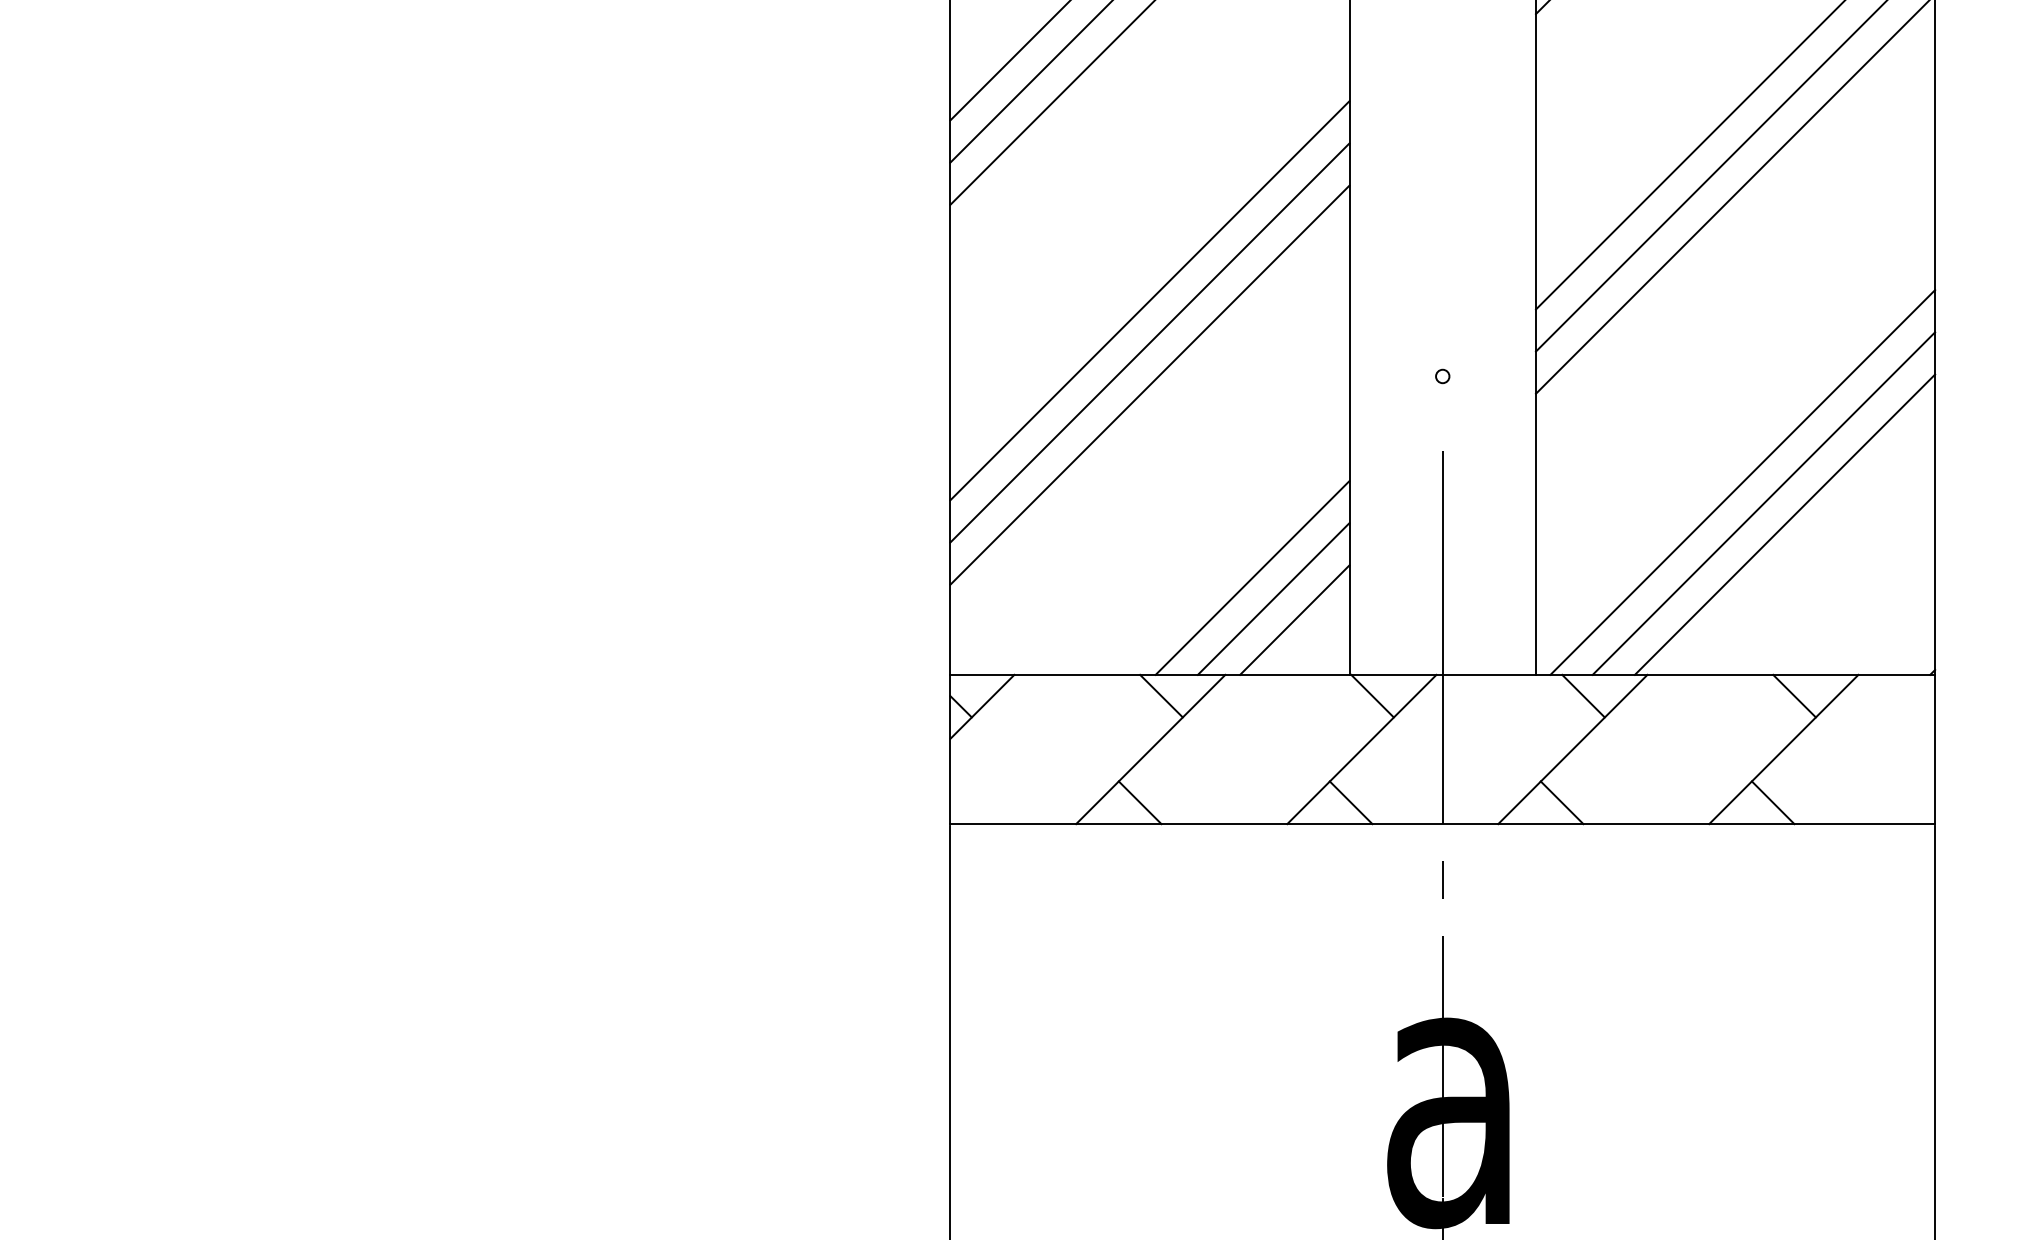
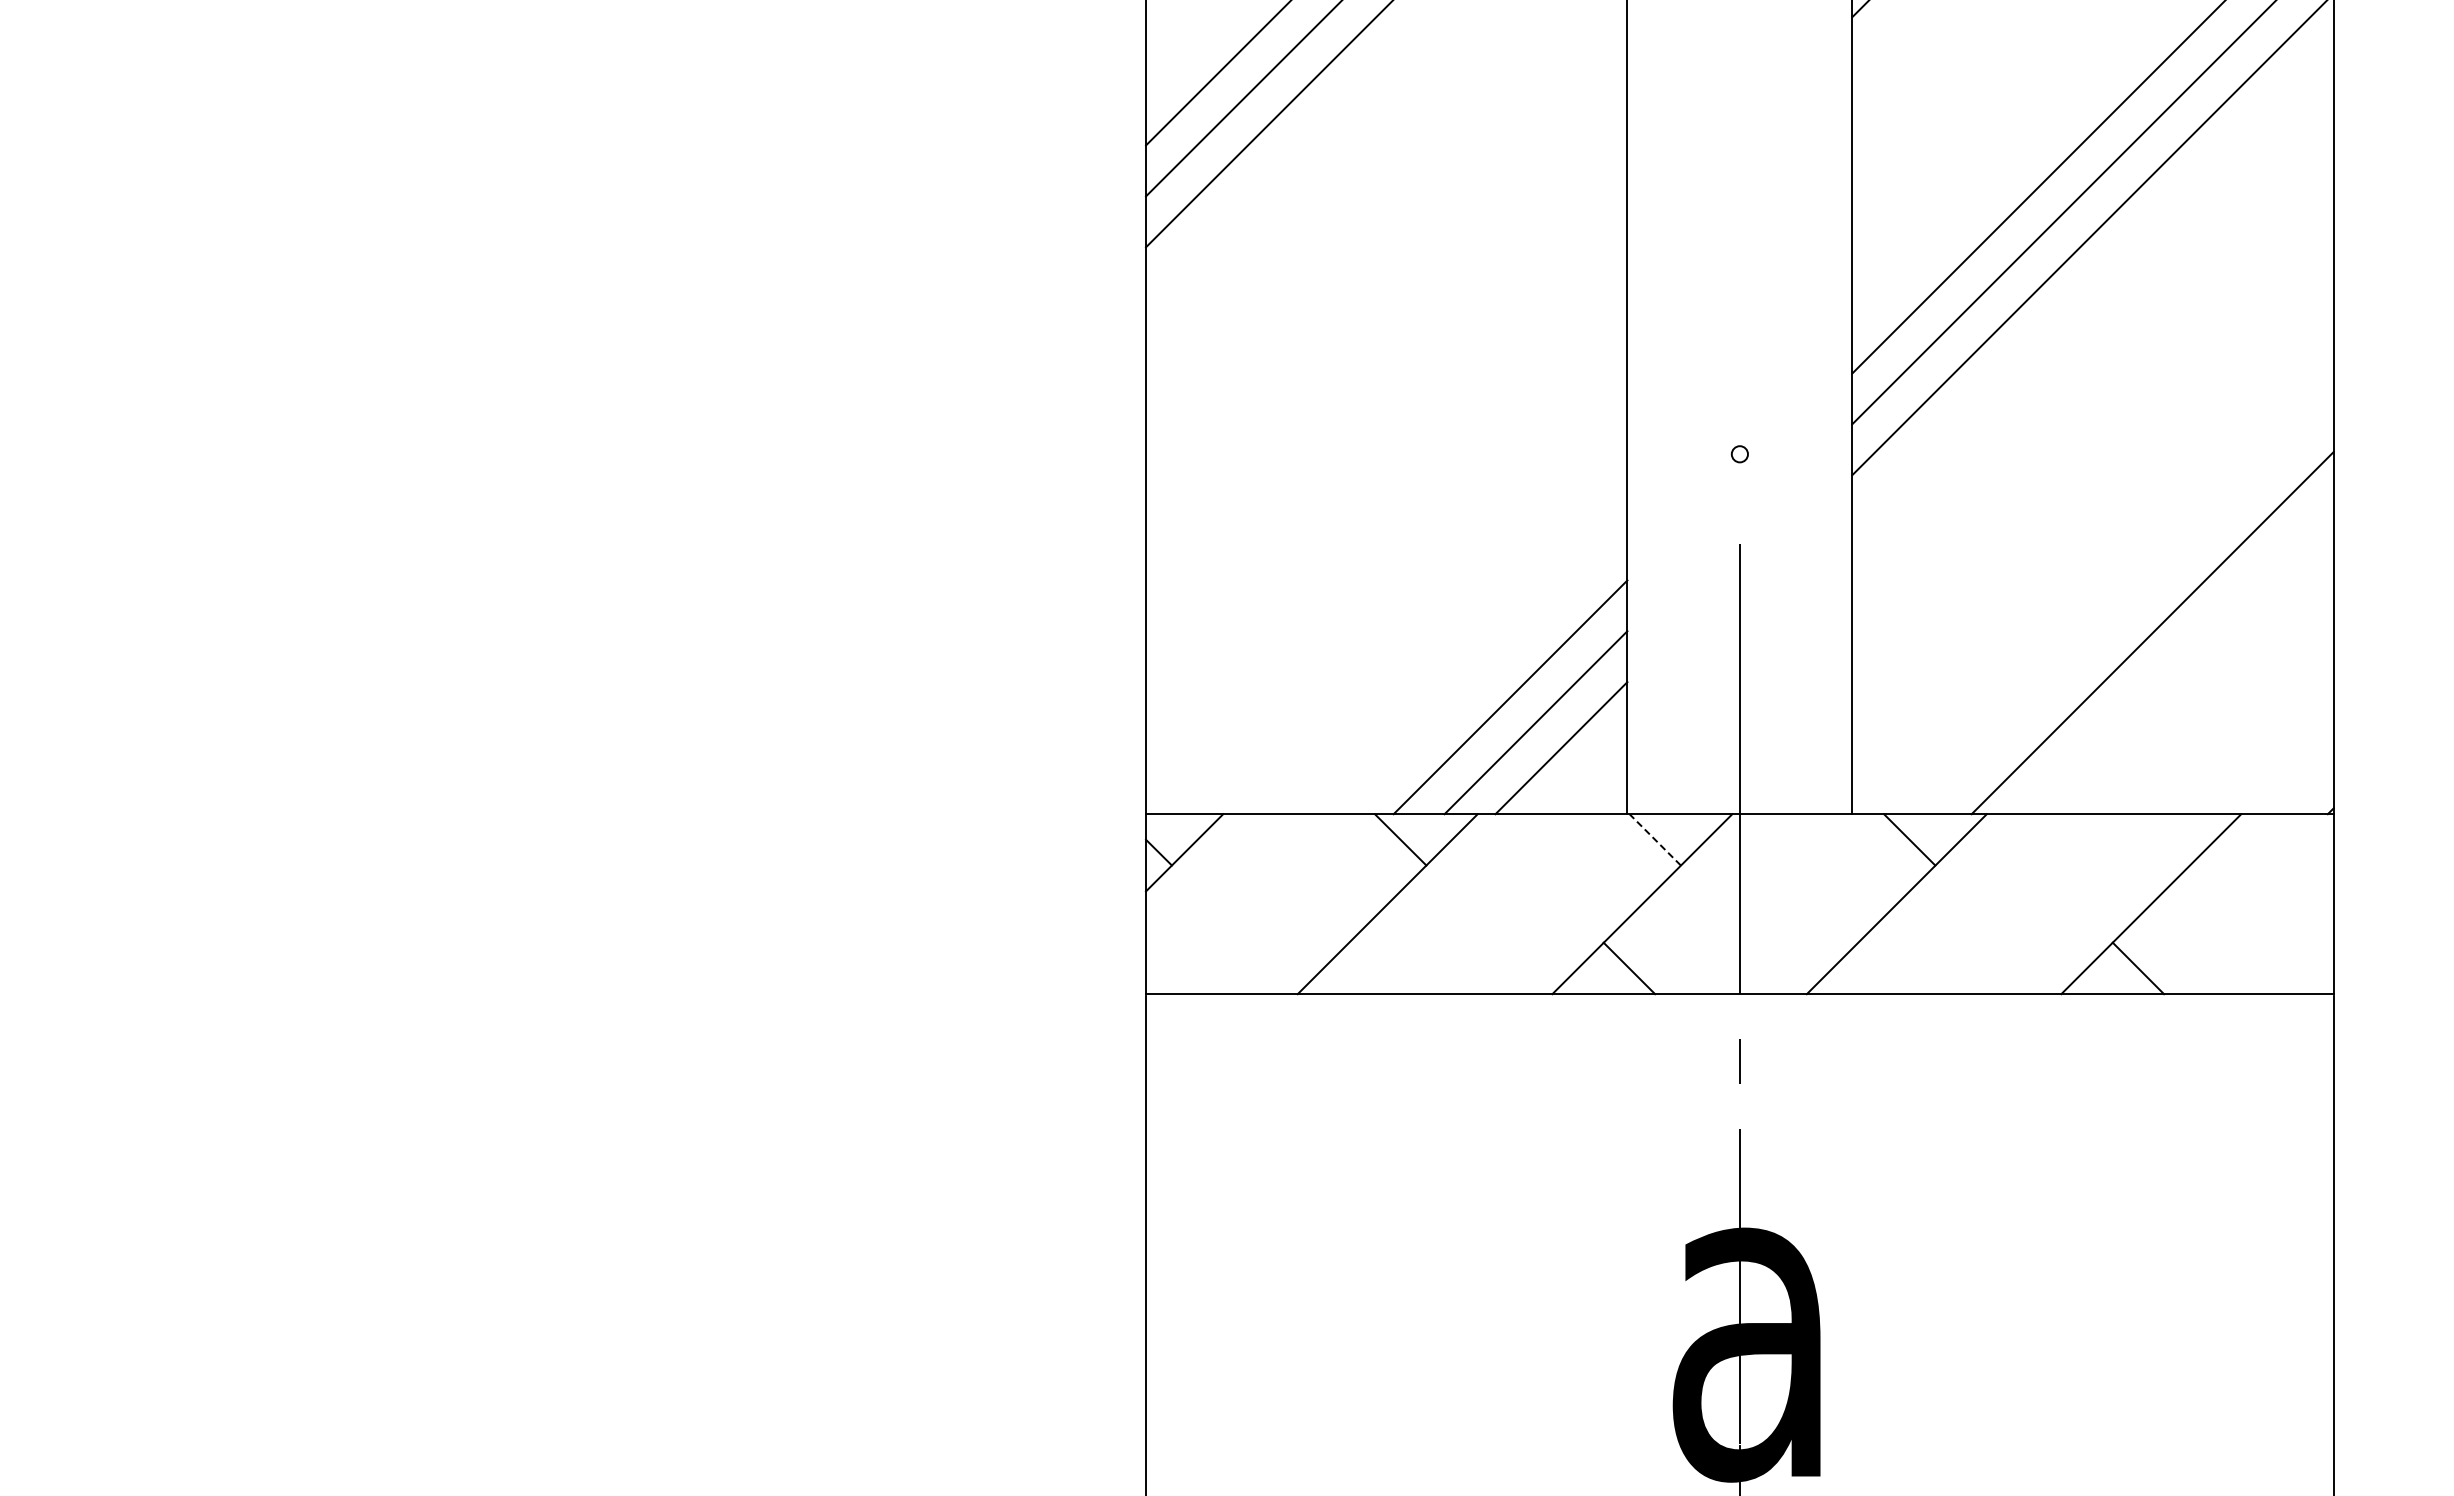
line: (1149, 300) -> (1386, 362), removed
line: (1149, 342) -> (1386, 413), removed
line: (1149, 384) -> (1386, 464), removed
line: (1742, 482) -> (2101, 582), removed
line: (1763, 503) -> (2126, 607), removed
line: (1371, 695) -> (1654, 839), solid -> dashed
line: (1793, 695) -> (2163, 839), removed
line: (1139, 802) -> (1374, 968), removed
line: (1561, 802) -> (1883, 968), removed

